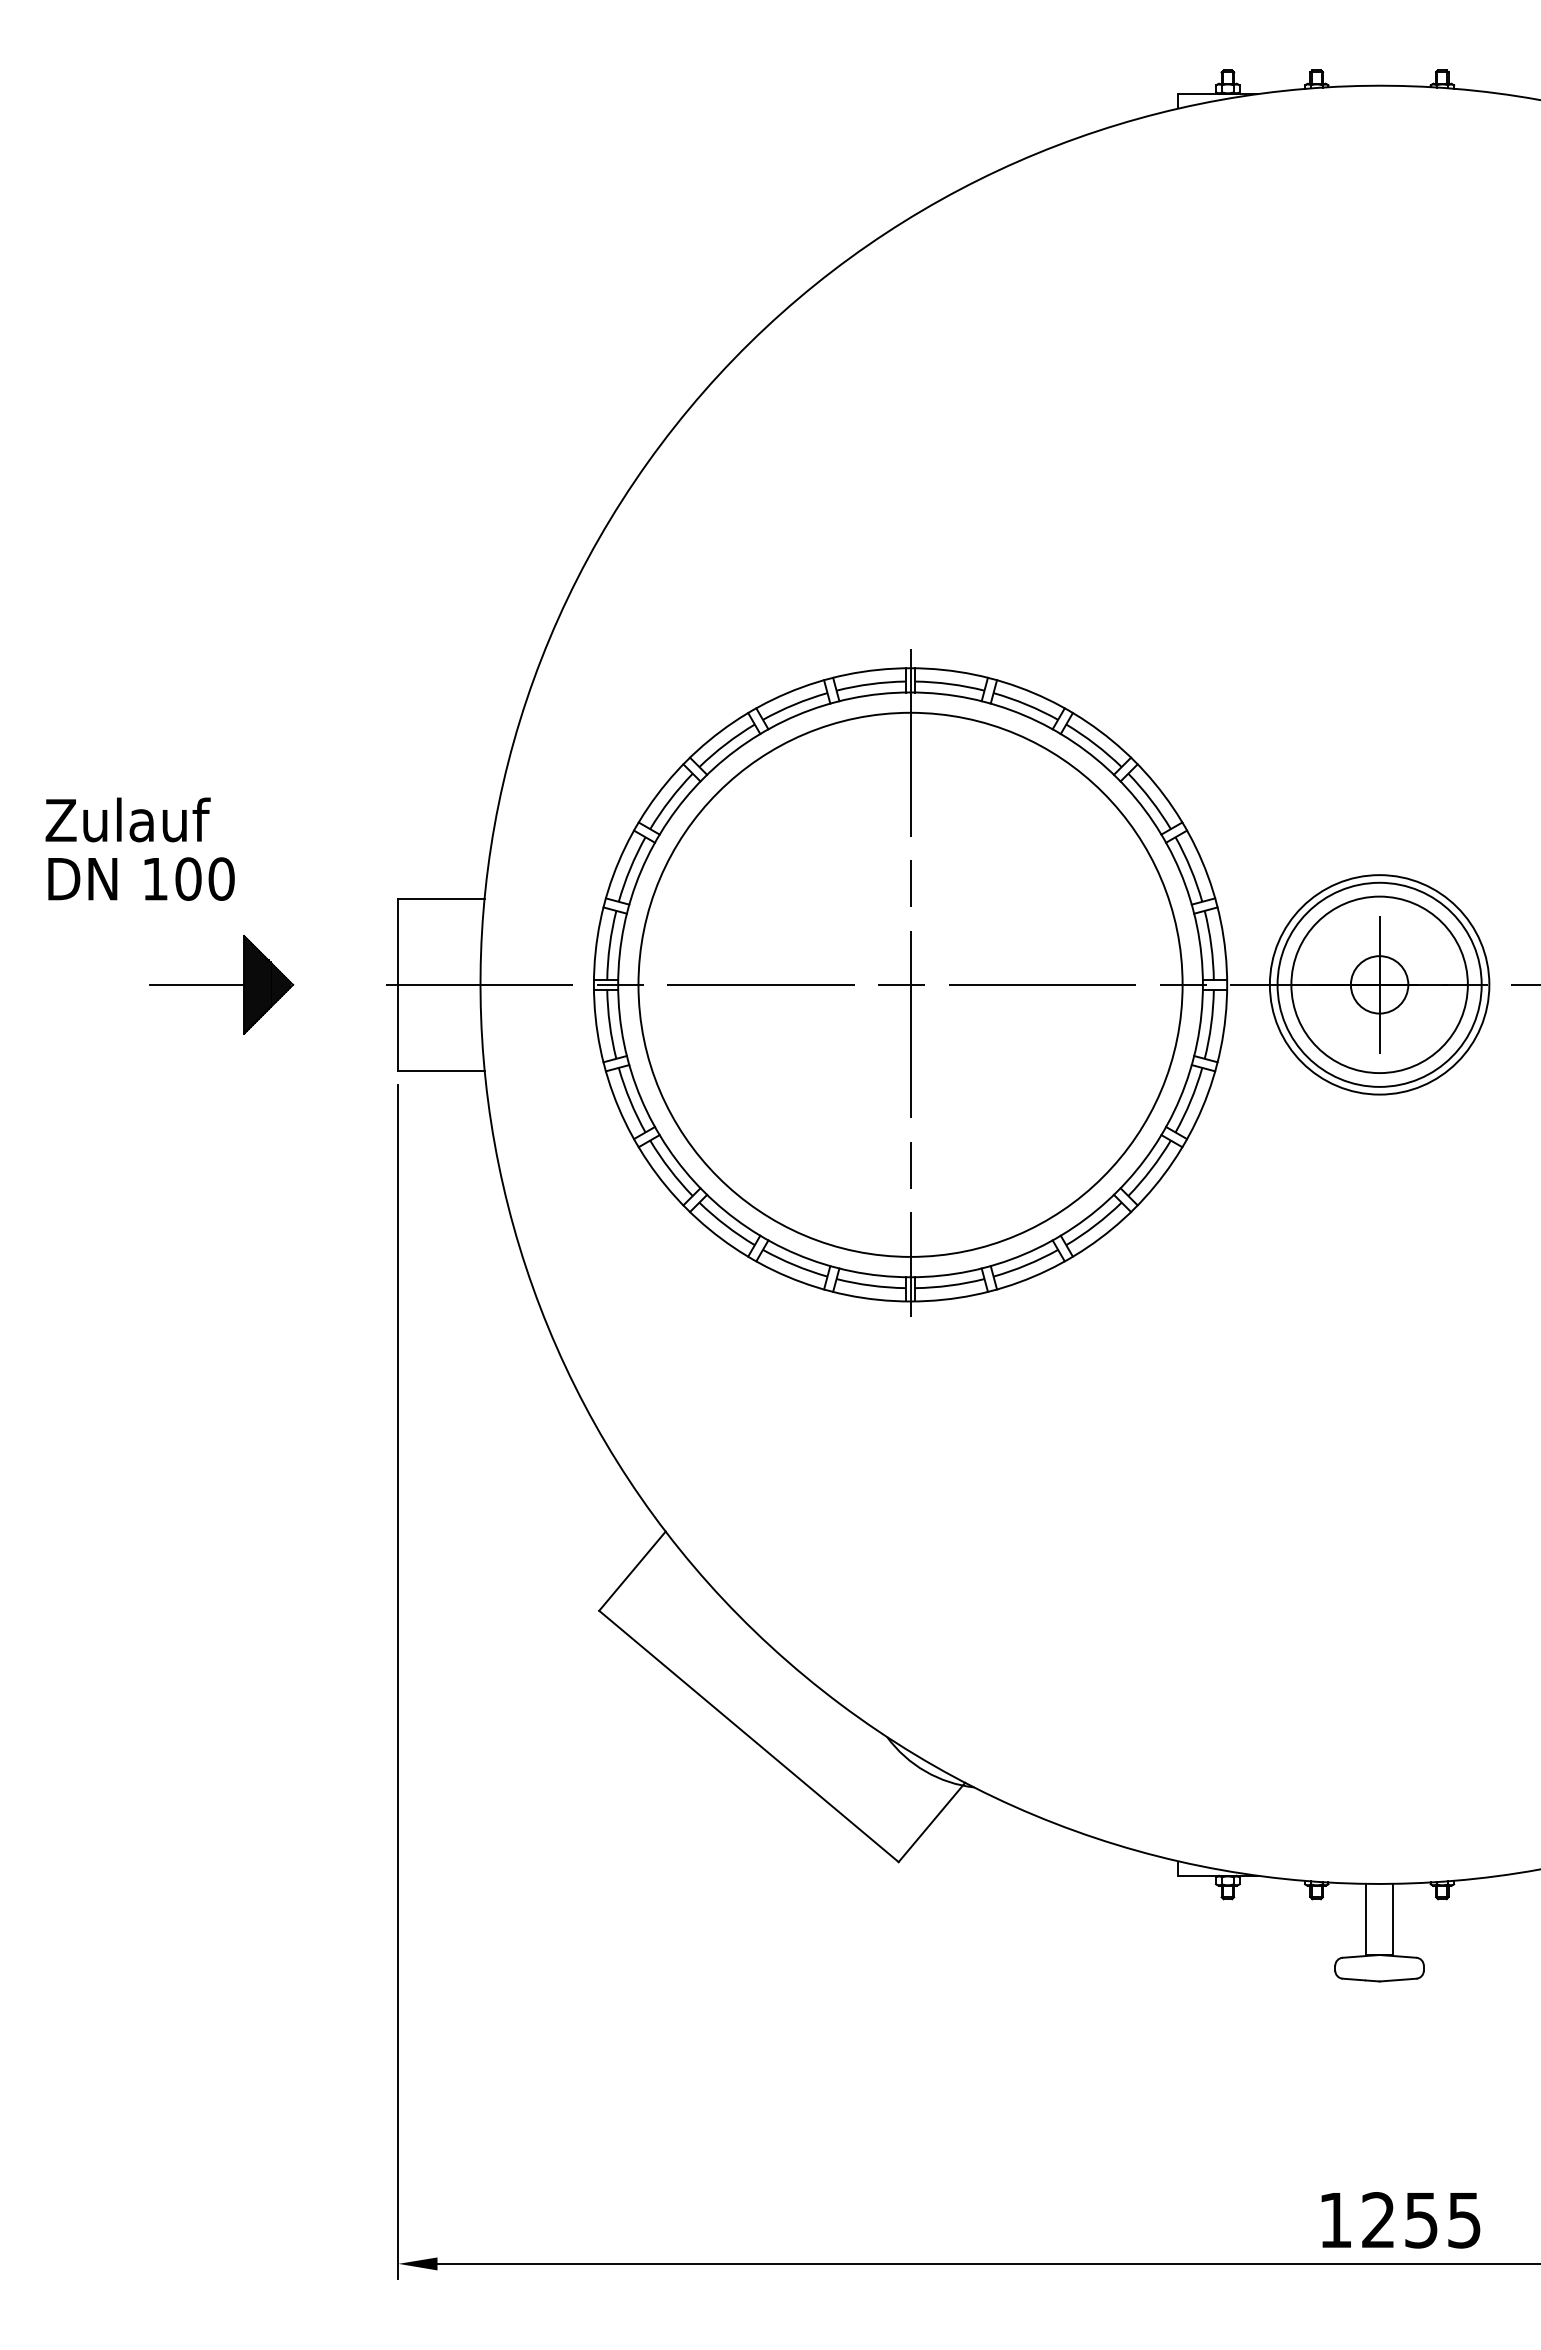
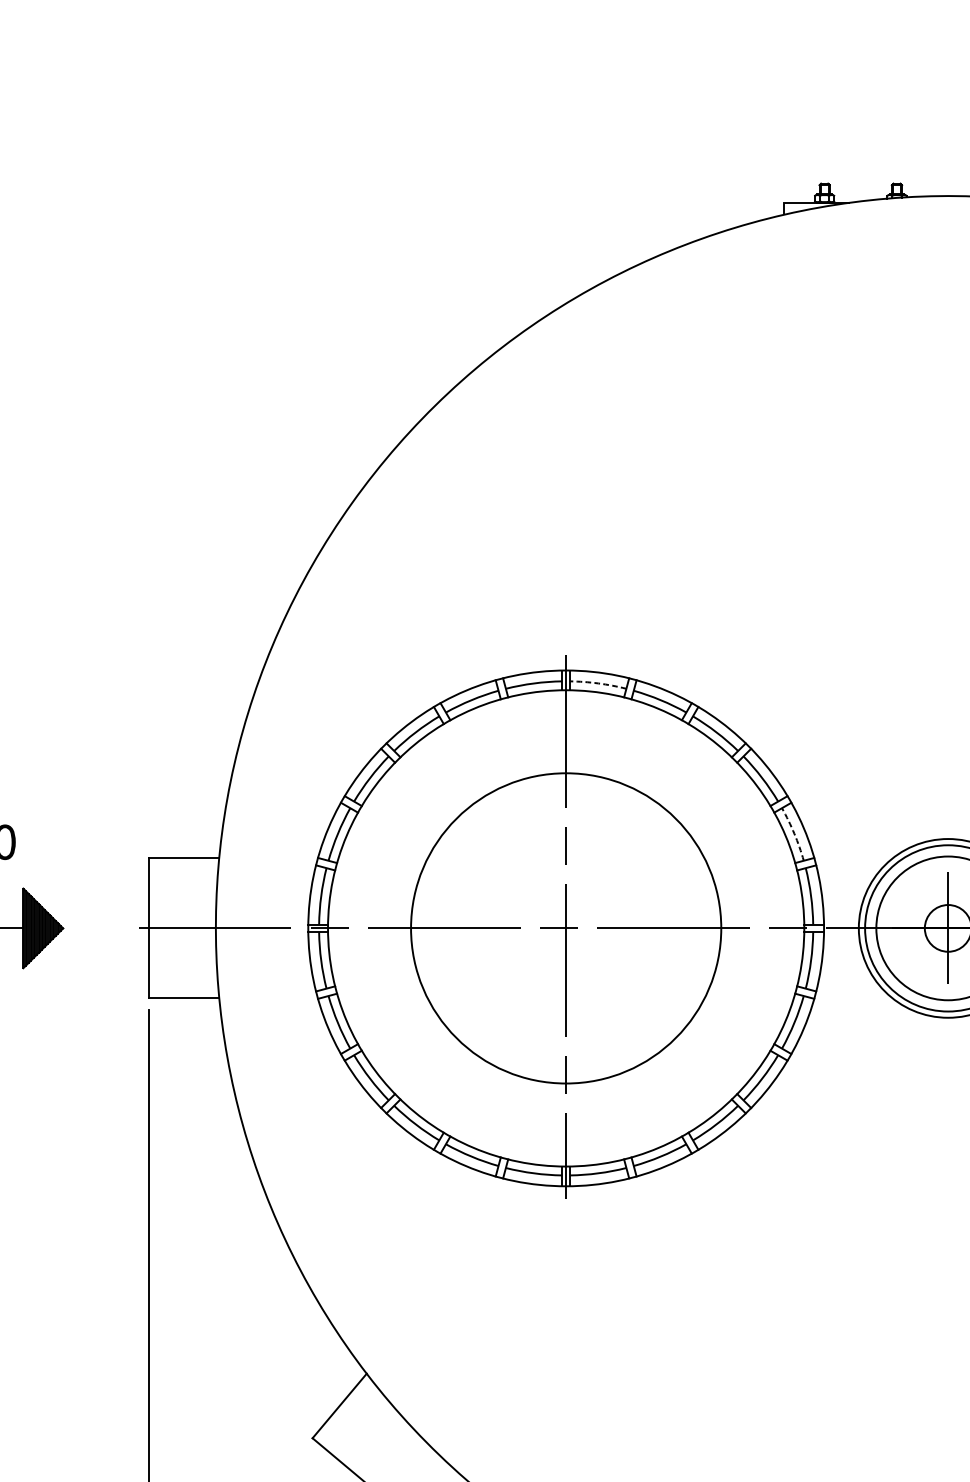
arc: (950, 684) -> (598, 683), solid -> dashed
arc: (1190, 868) -> (794, 833), solid -> dashed
circle: (910, 984) -> (566, 928), size x0.7

